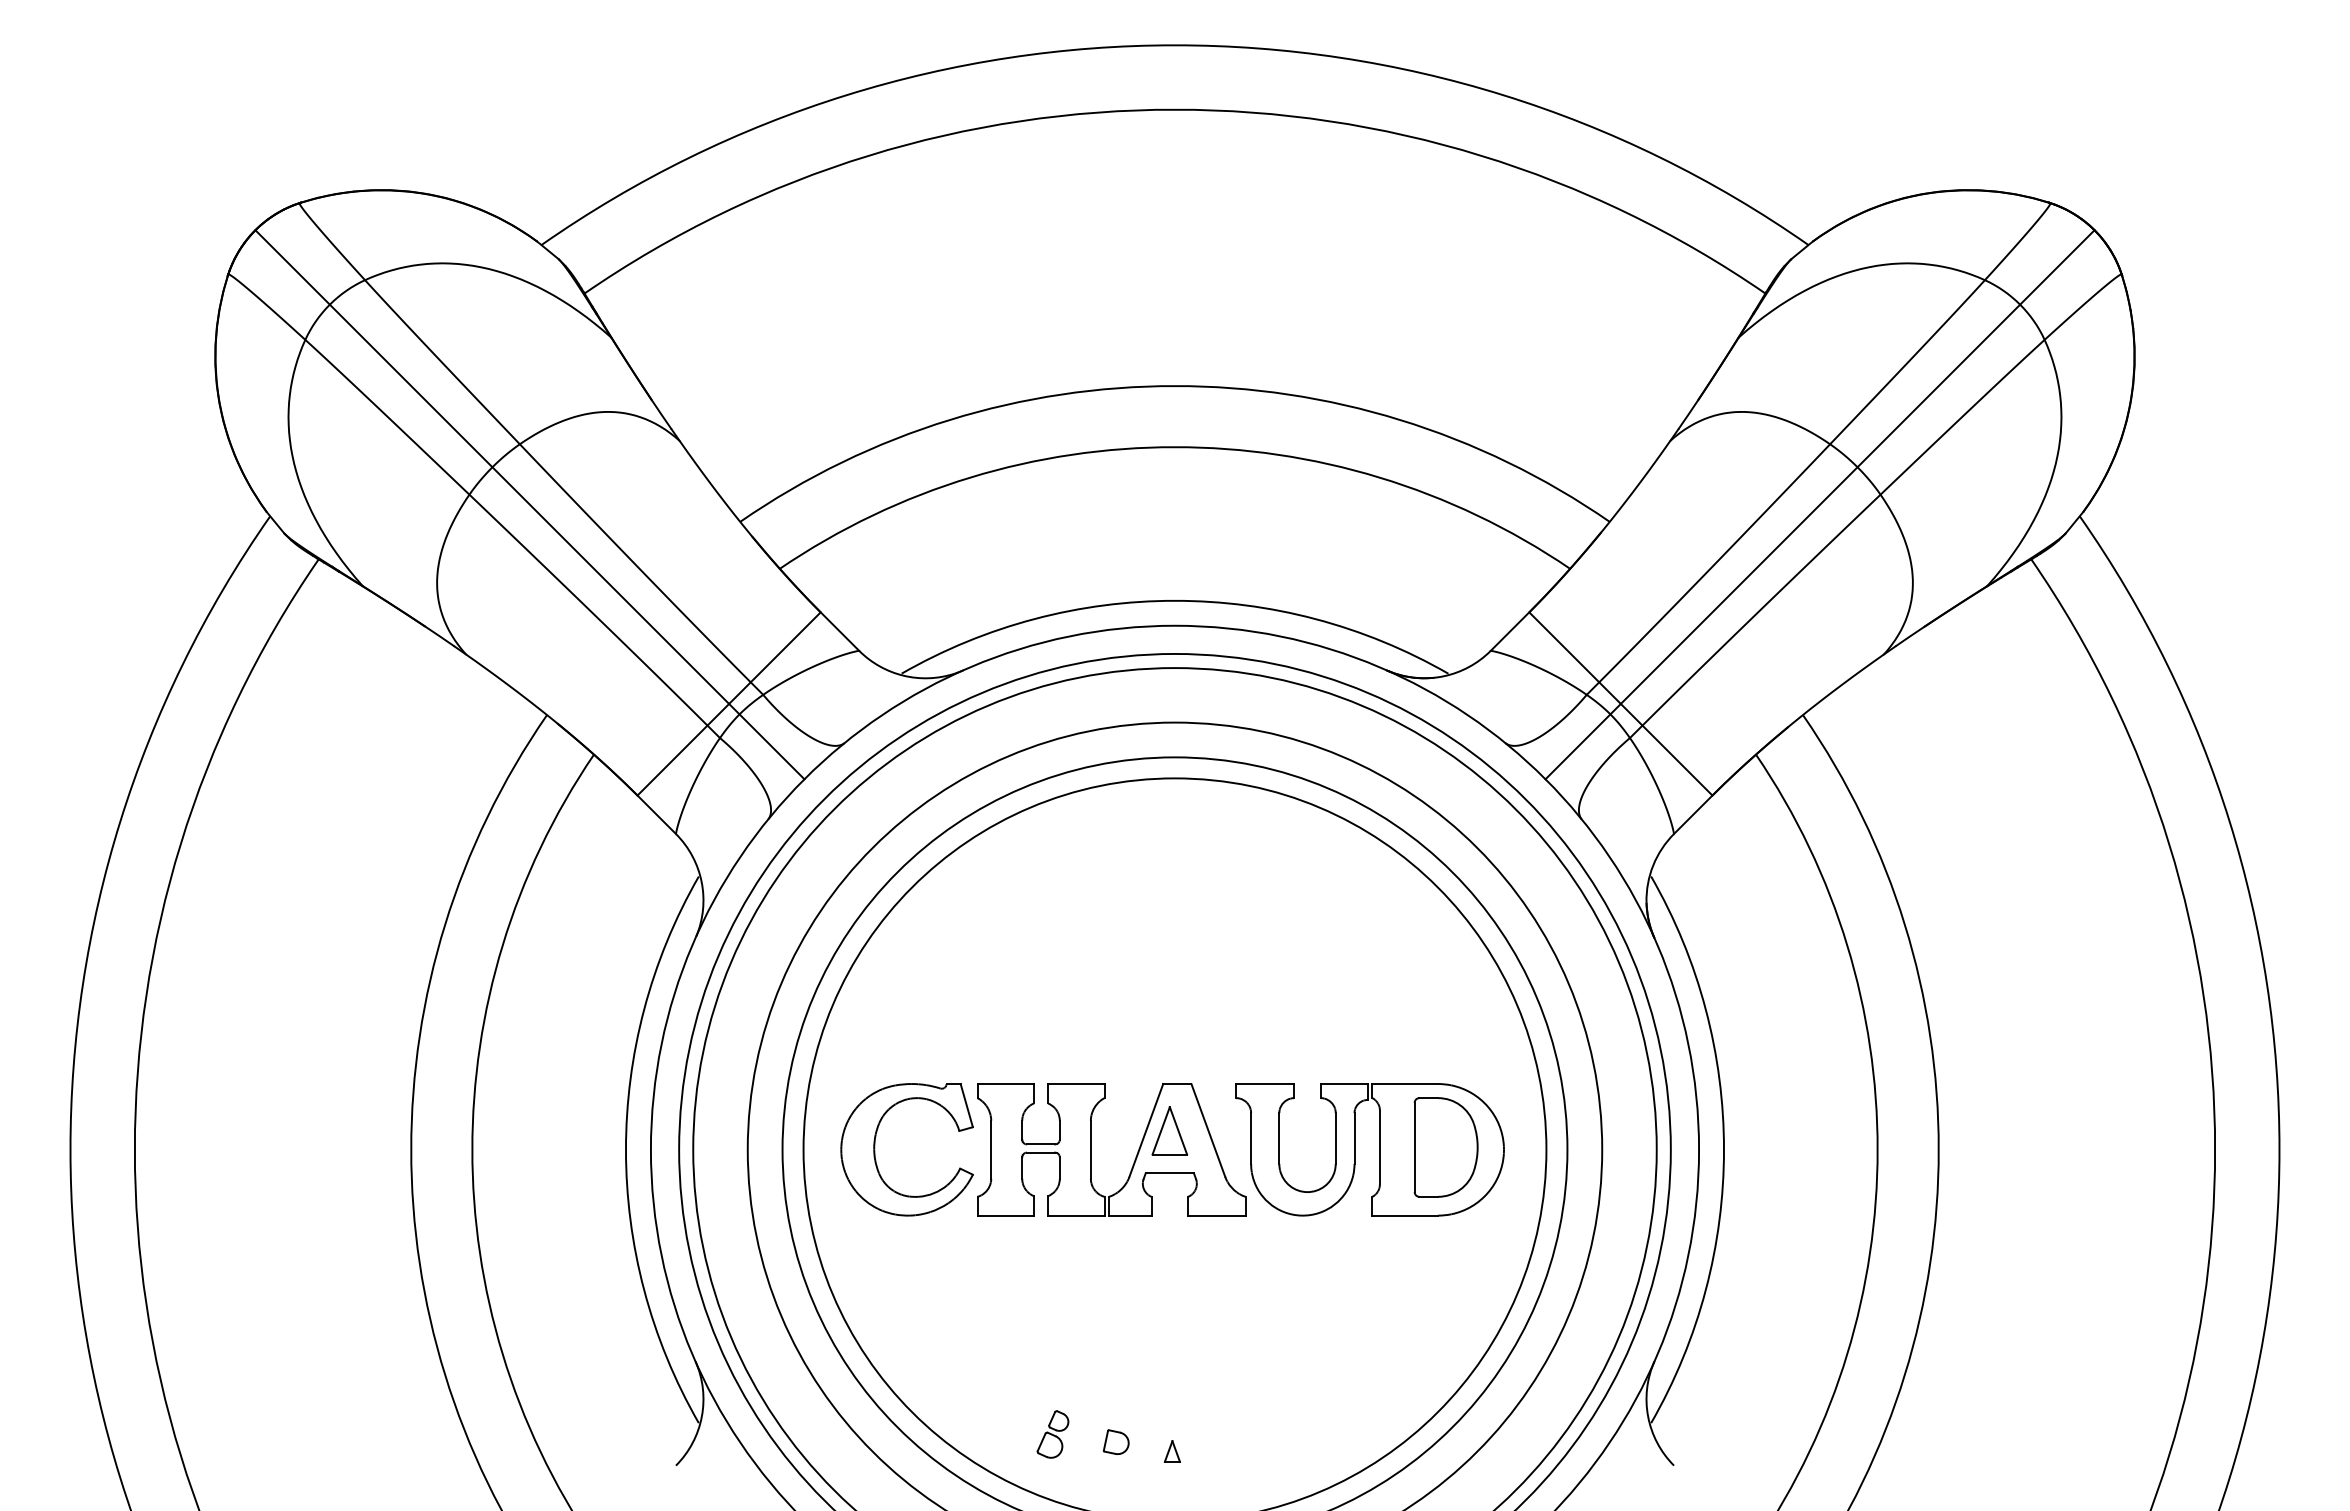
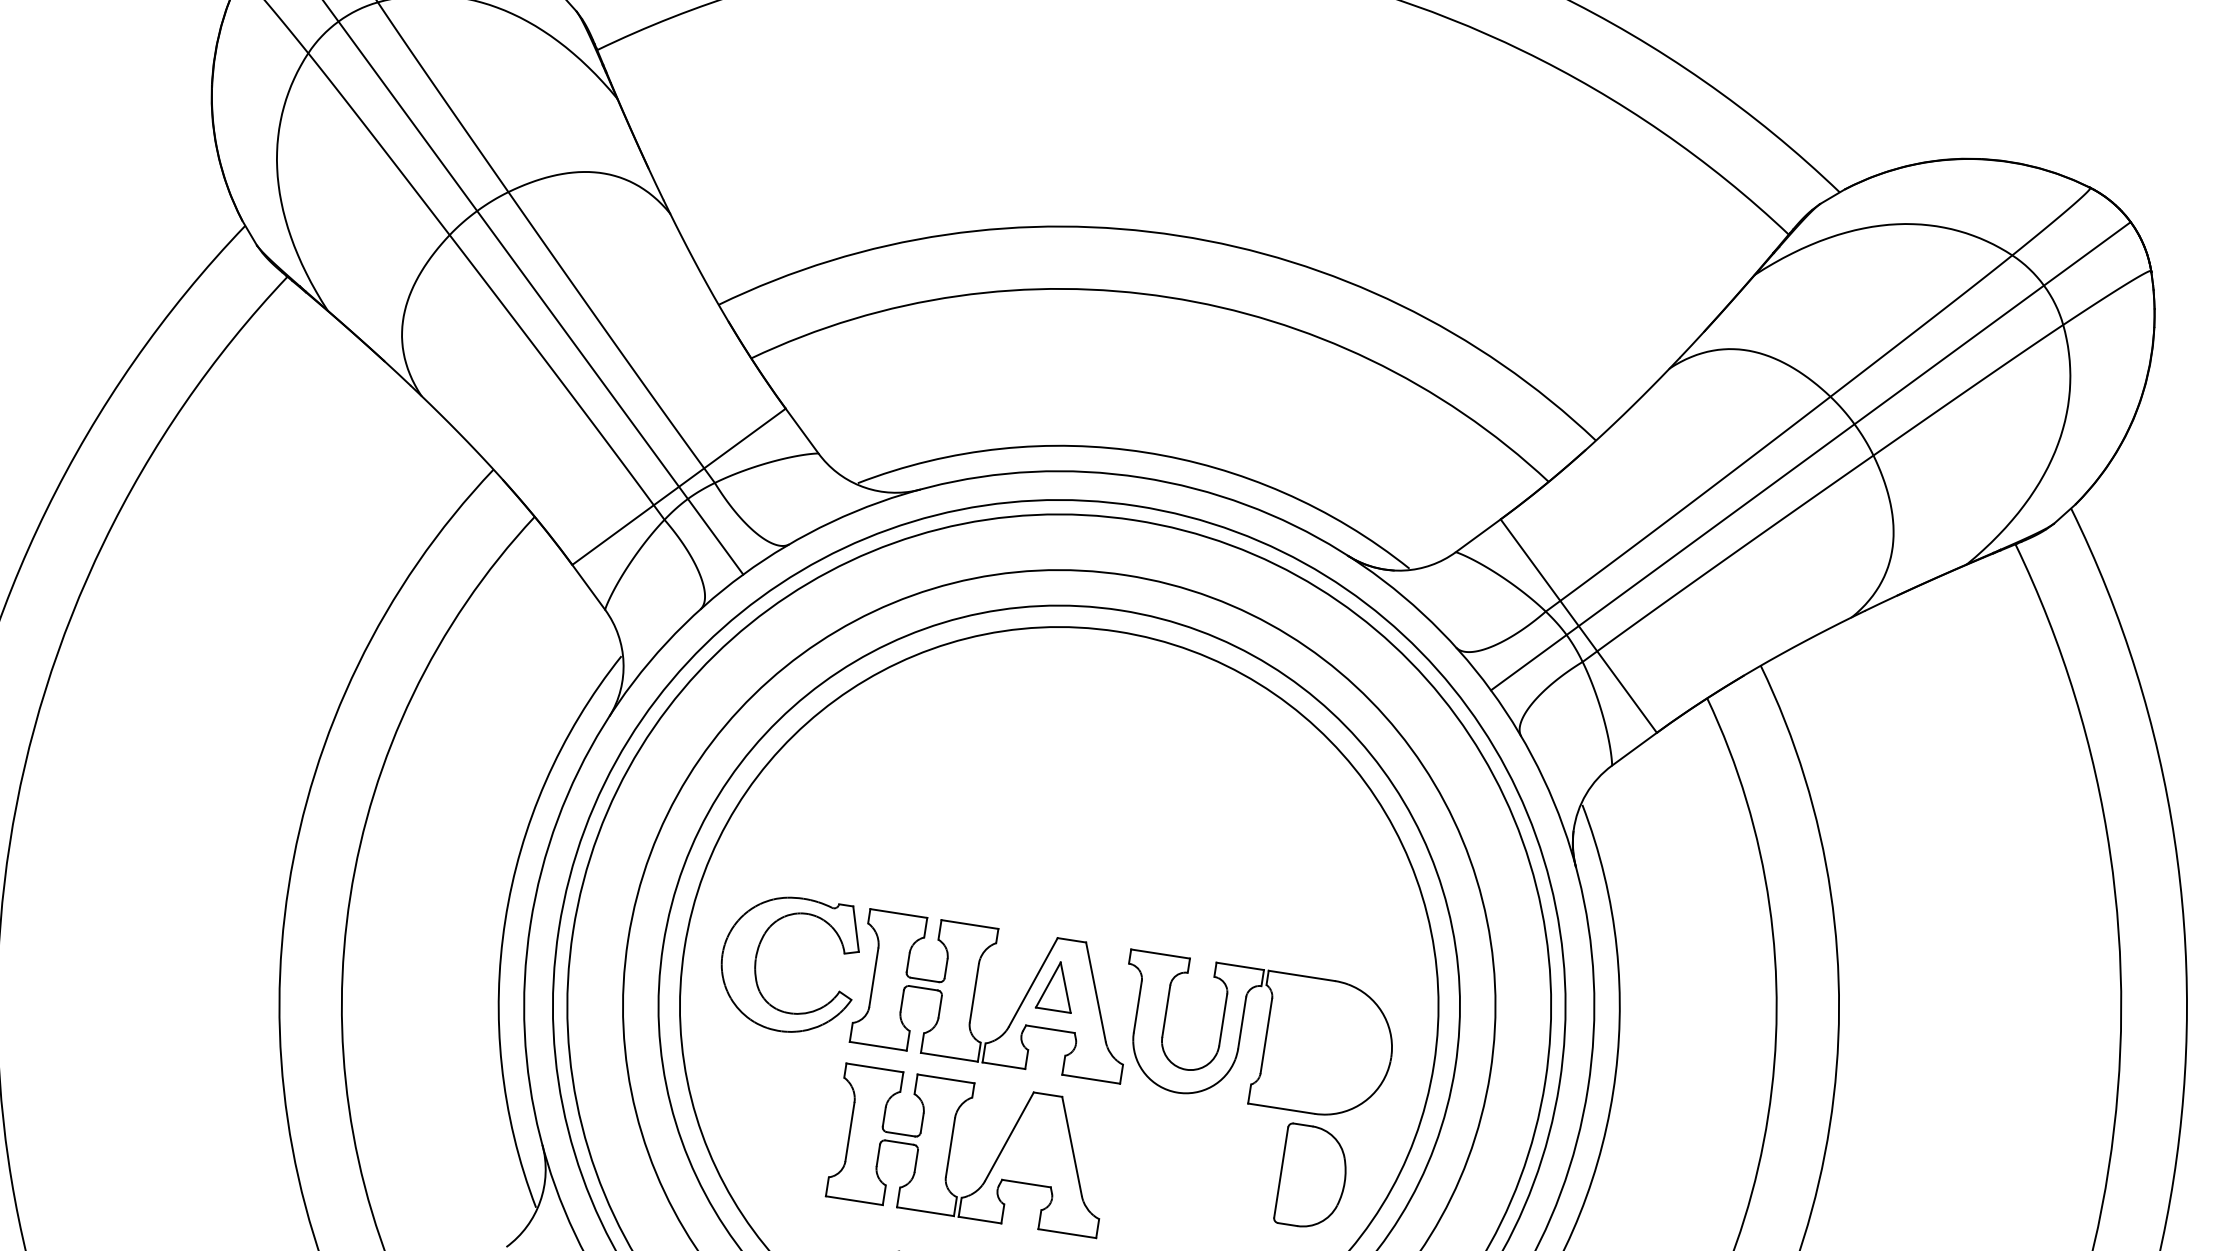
part: (1445, 1147) -> (1312, 1177), moved
part: (1091, 1302) -> (951, 1147), added

